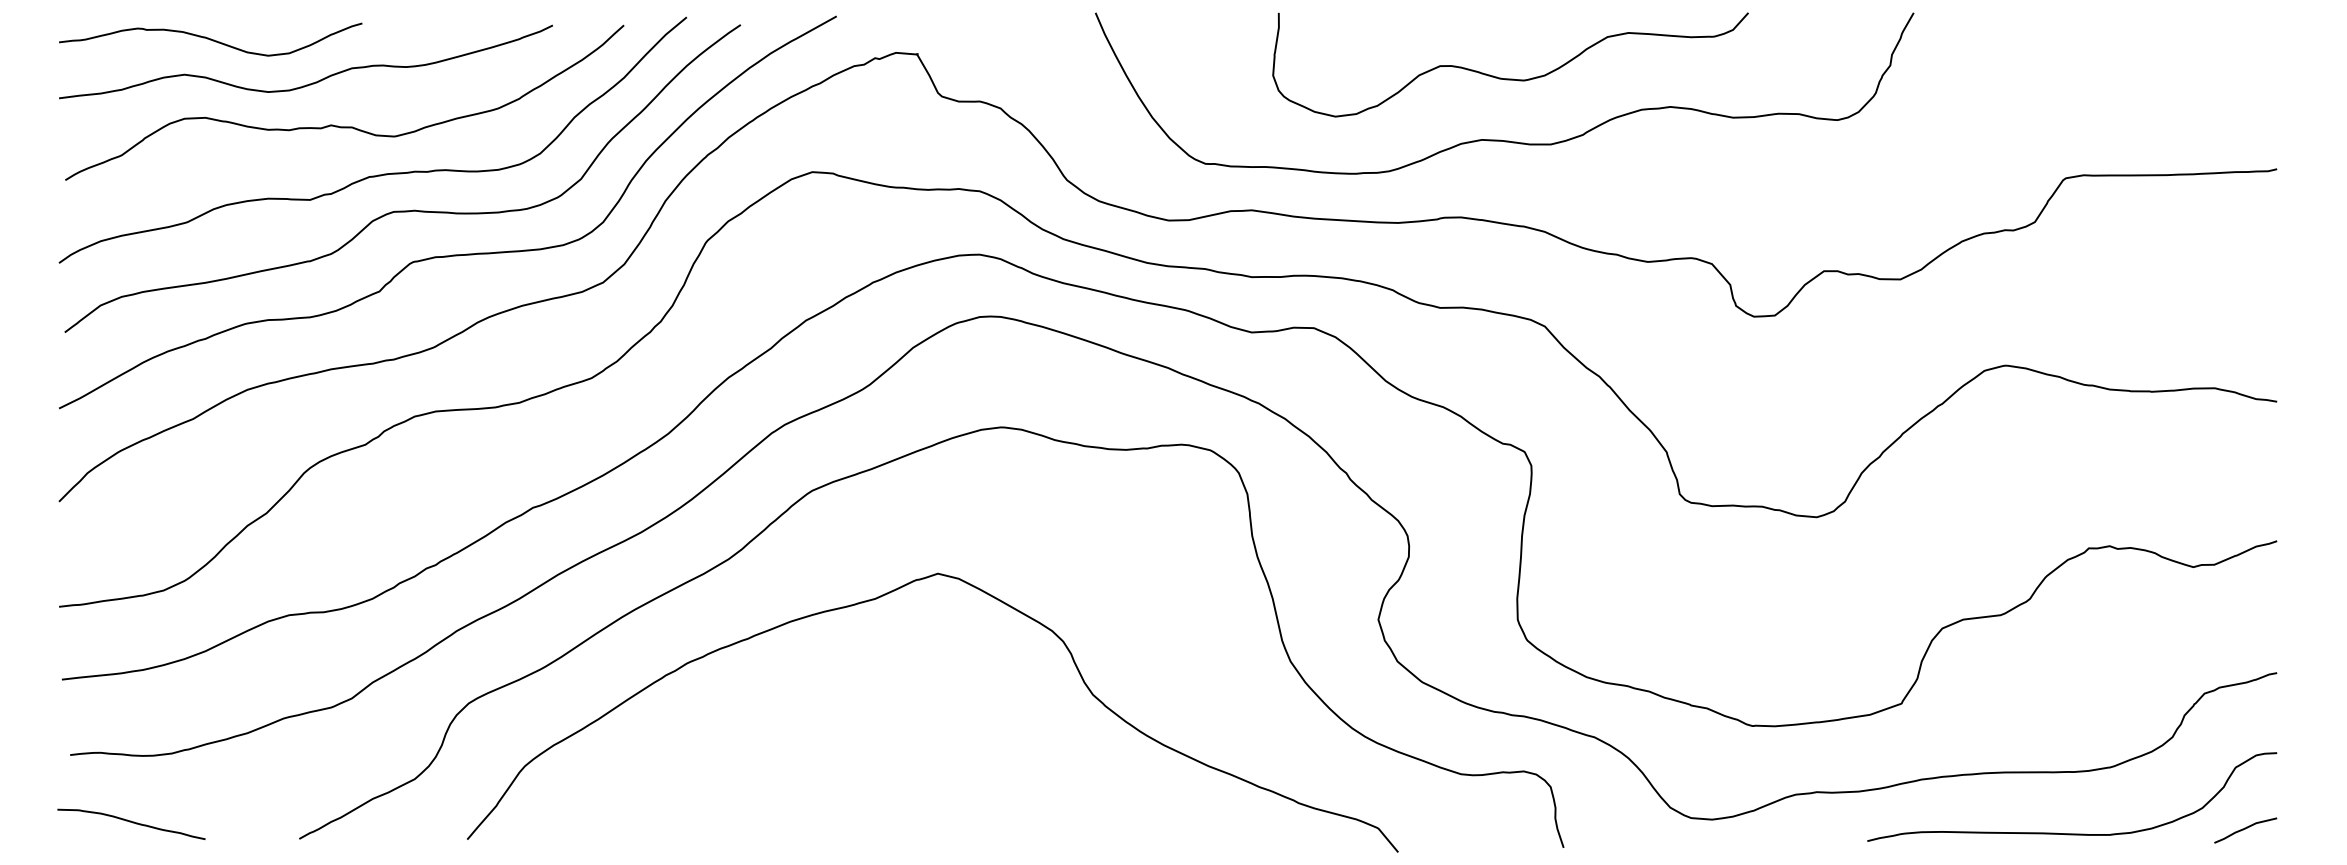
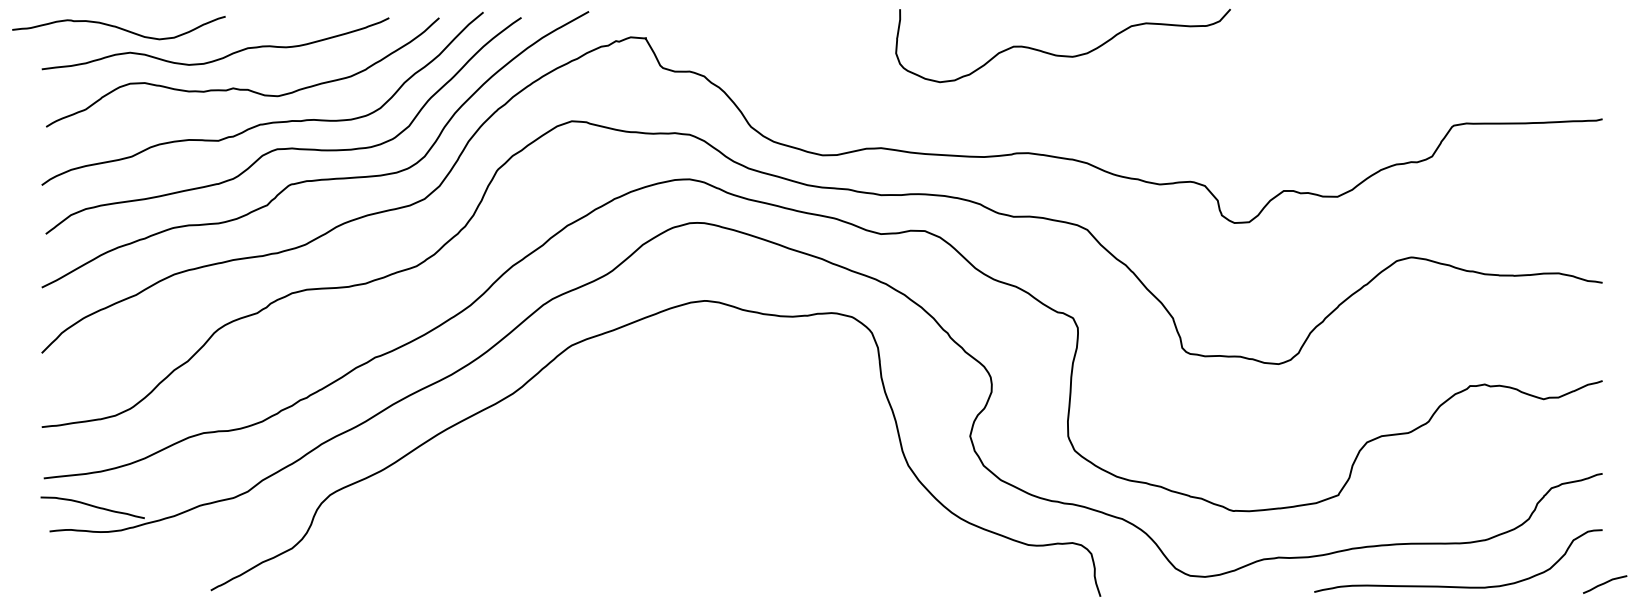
curve: (210, 39) -> (118, 27), moved
curve: (1500, 139) -> (1056, 98), removed
curve: (881, 597) -> (620, 420), removed
curve: (131, 822) -> (92, 506), moved
curve: (2245, 829) -> (1604, 583), moved

